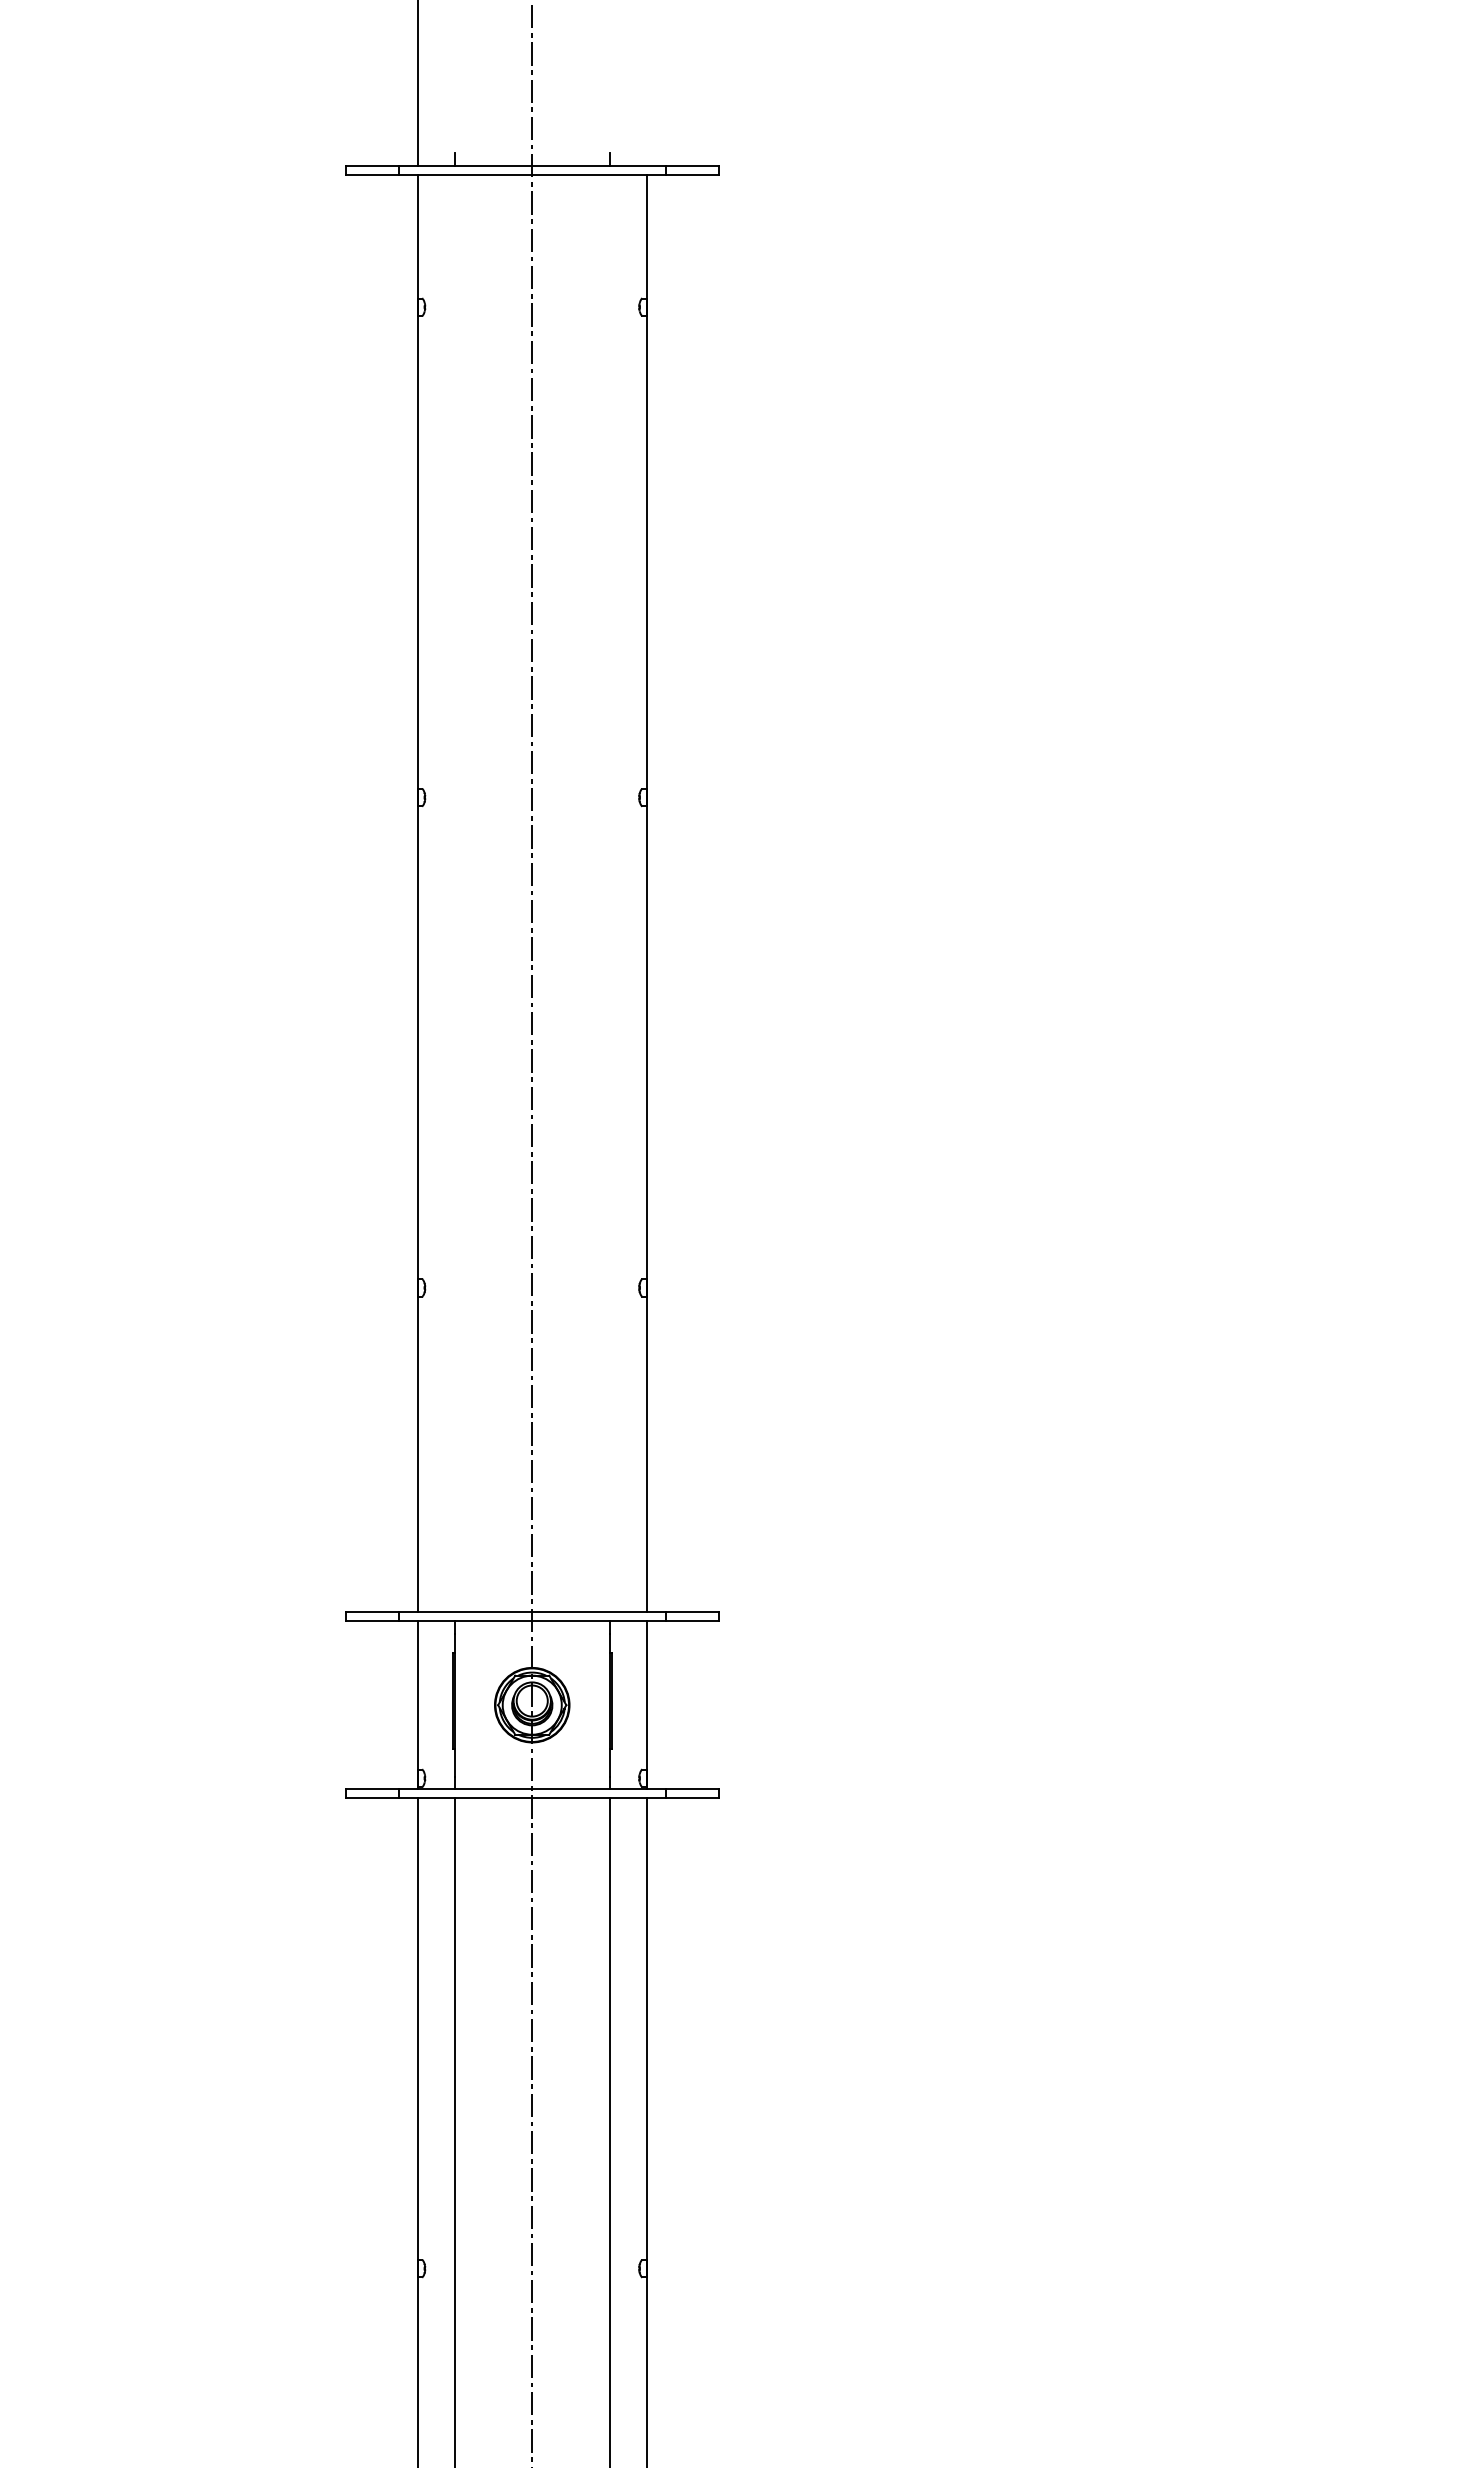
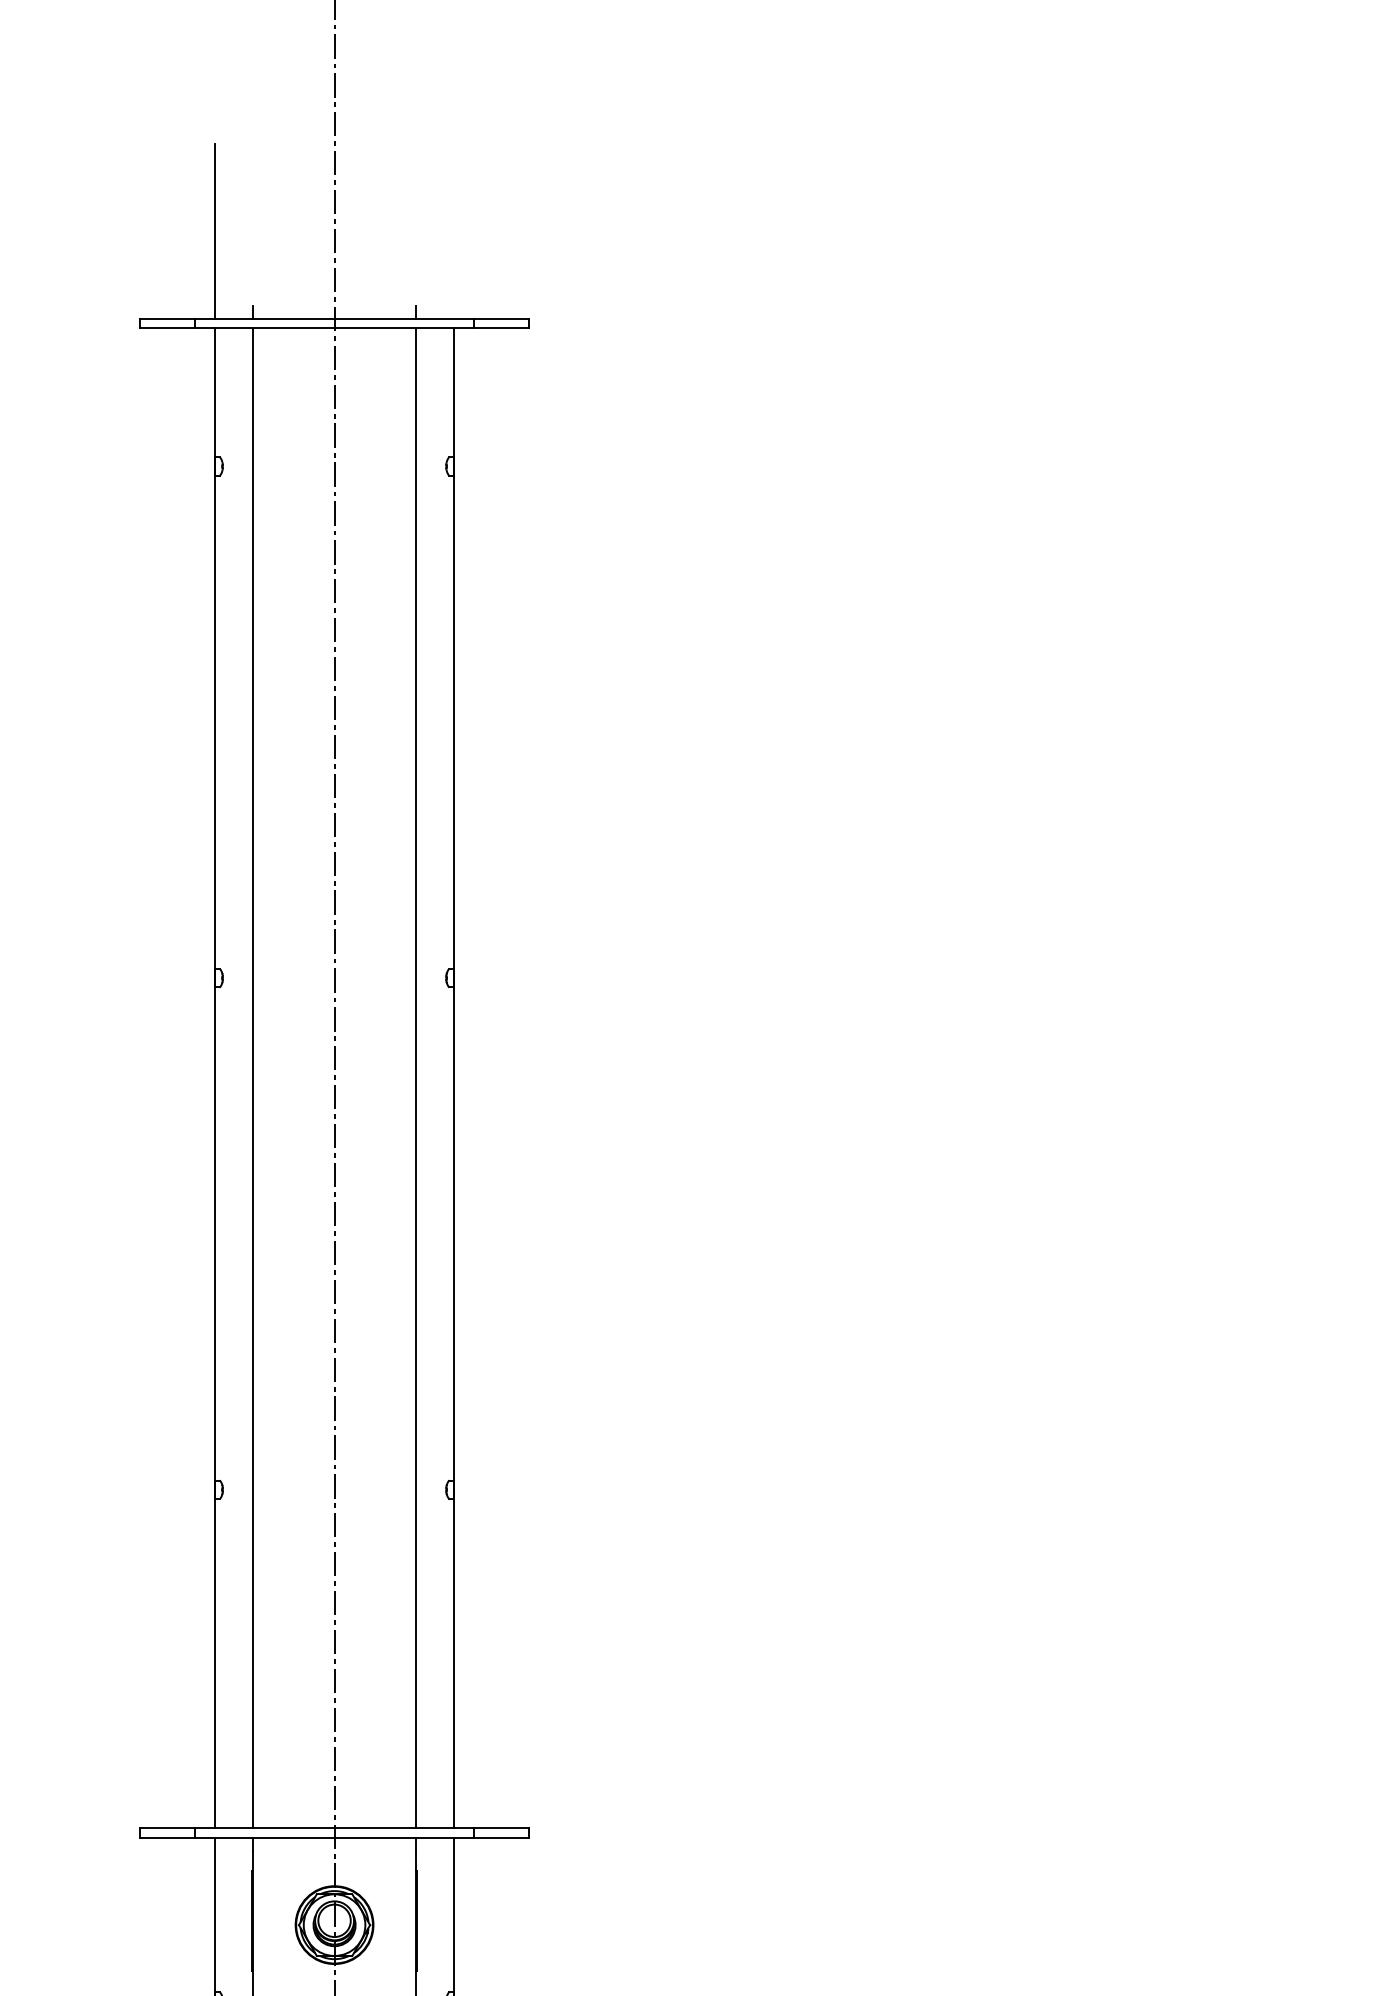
line: (454, 892) -> (253, 1077), added
line: (609, 892) -> (415, 1077), added

